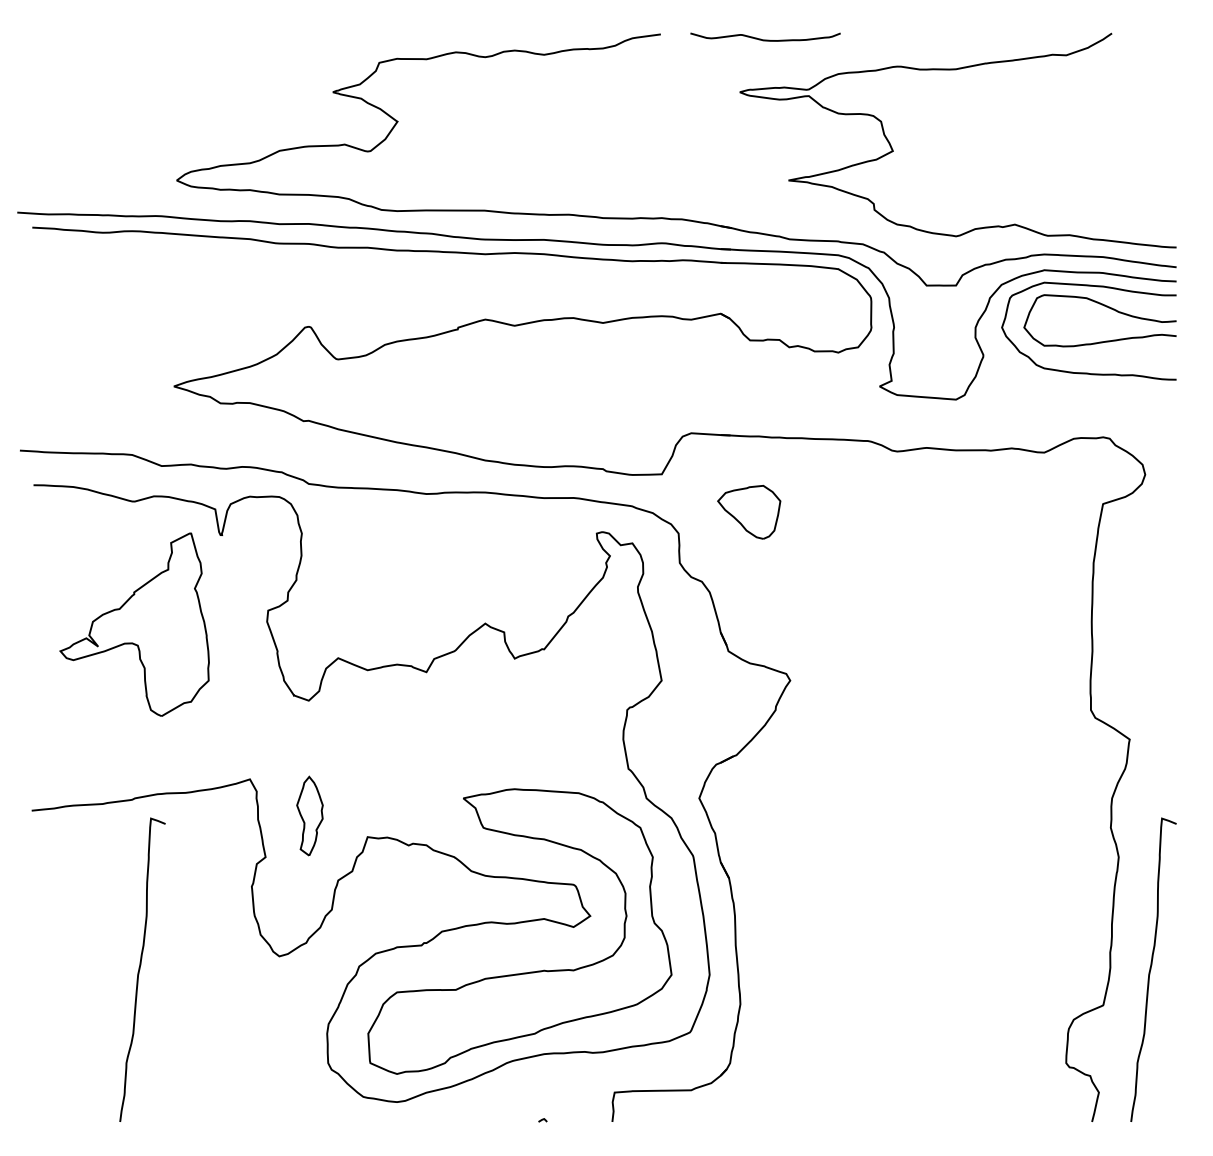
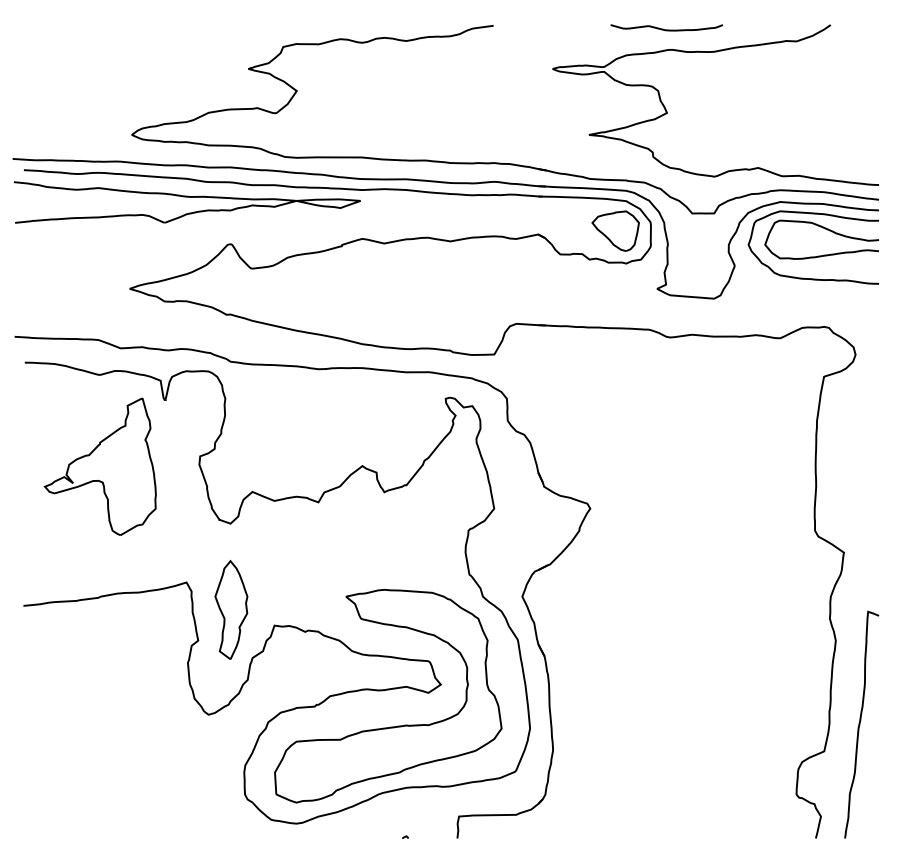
curve: (765, 39) -> (666, 29), moved
curve: (251, 264) -> (187, 197), added
part: (749, 511) -> (615, 230), moved
part: (309, 815) -> (231, 609), size x1.67
curve: (140, 969) -> (104, 724), removed

